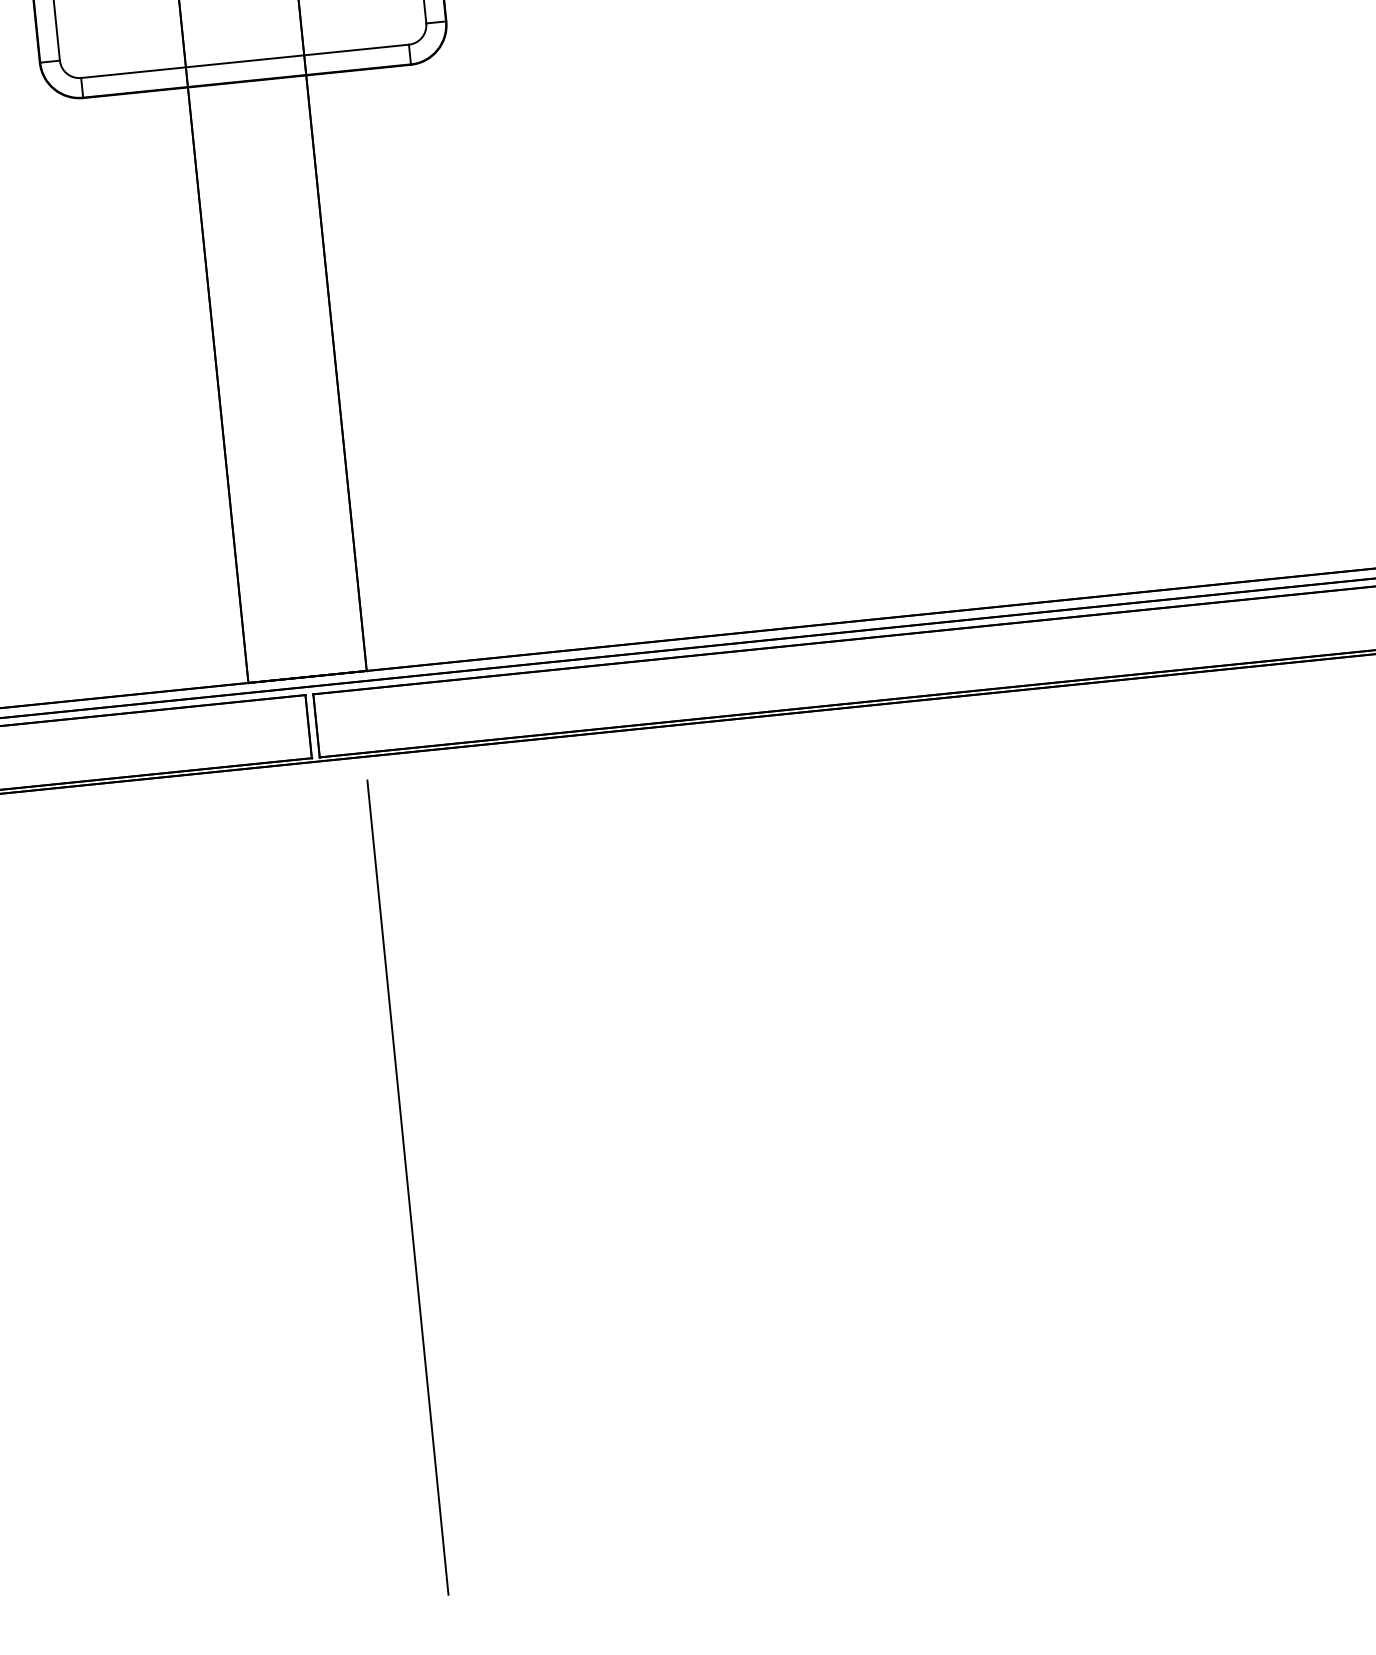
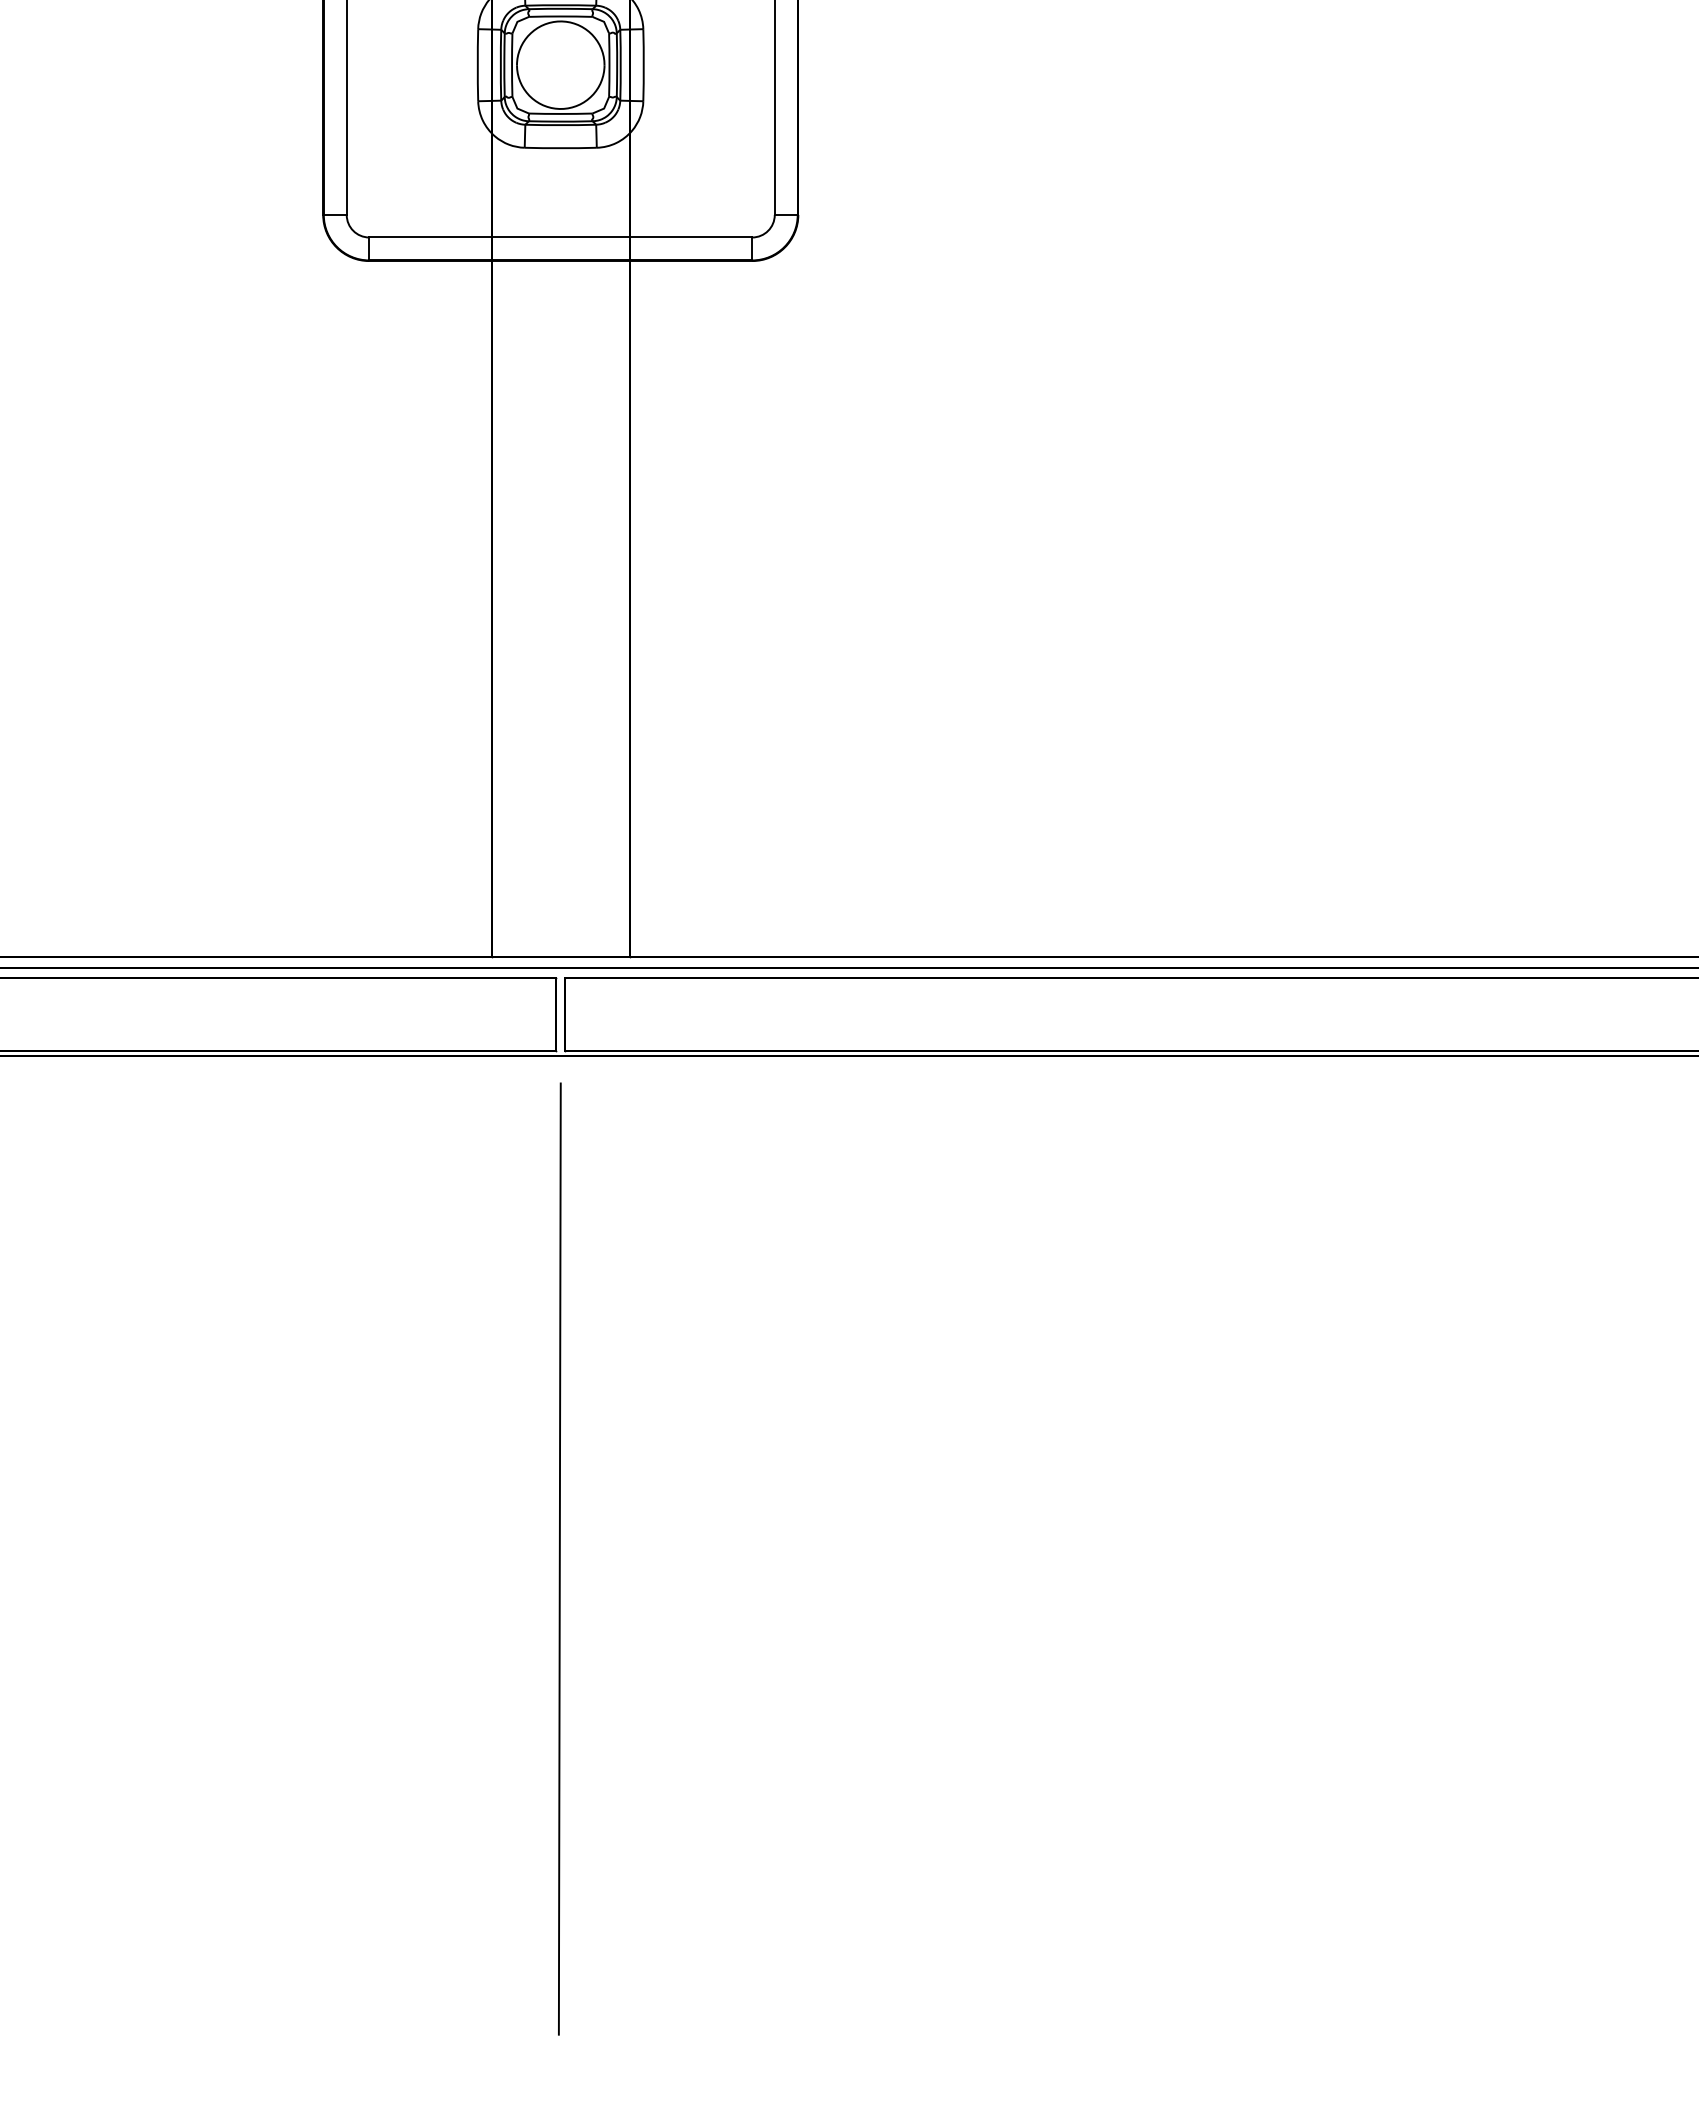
line: (407, 1187) -> (559, 1558), moved

